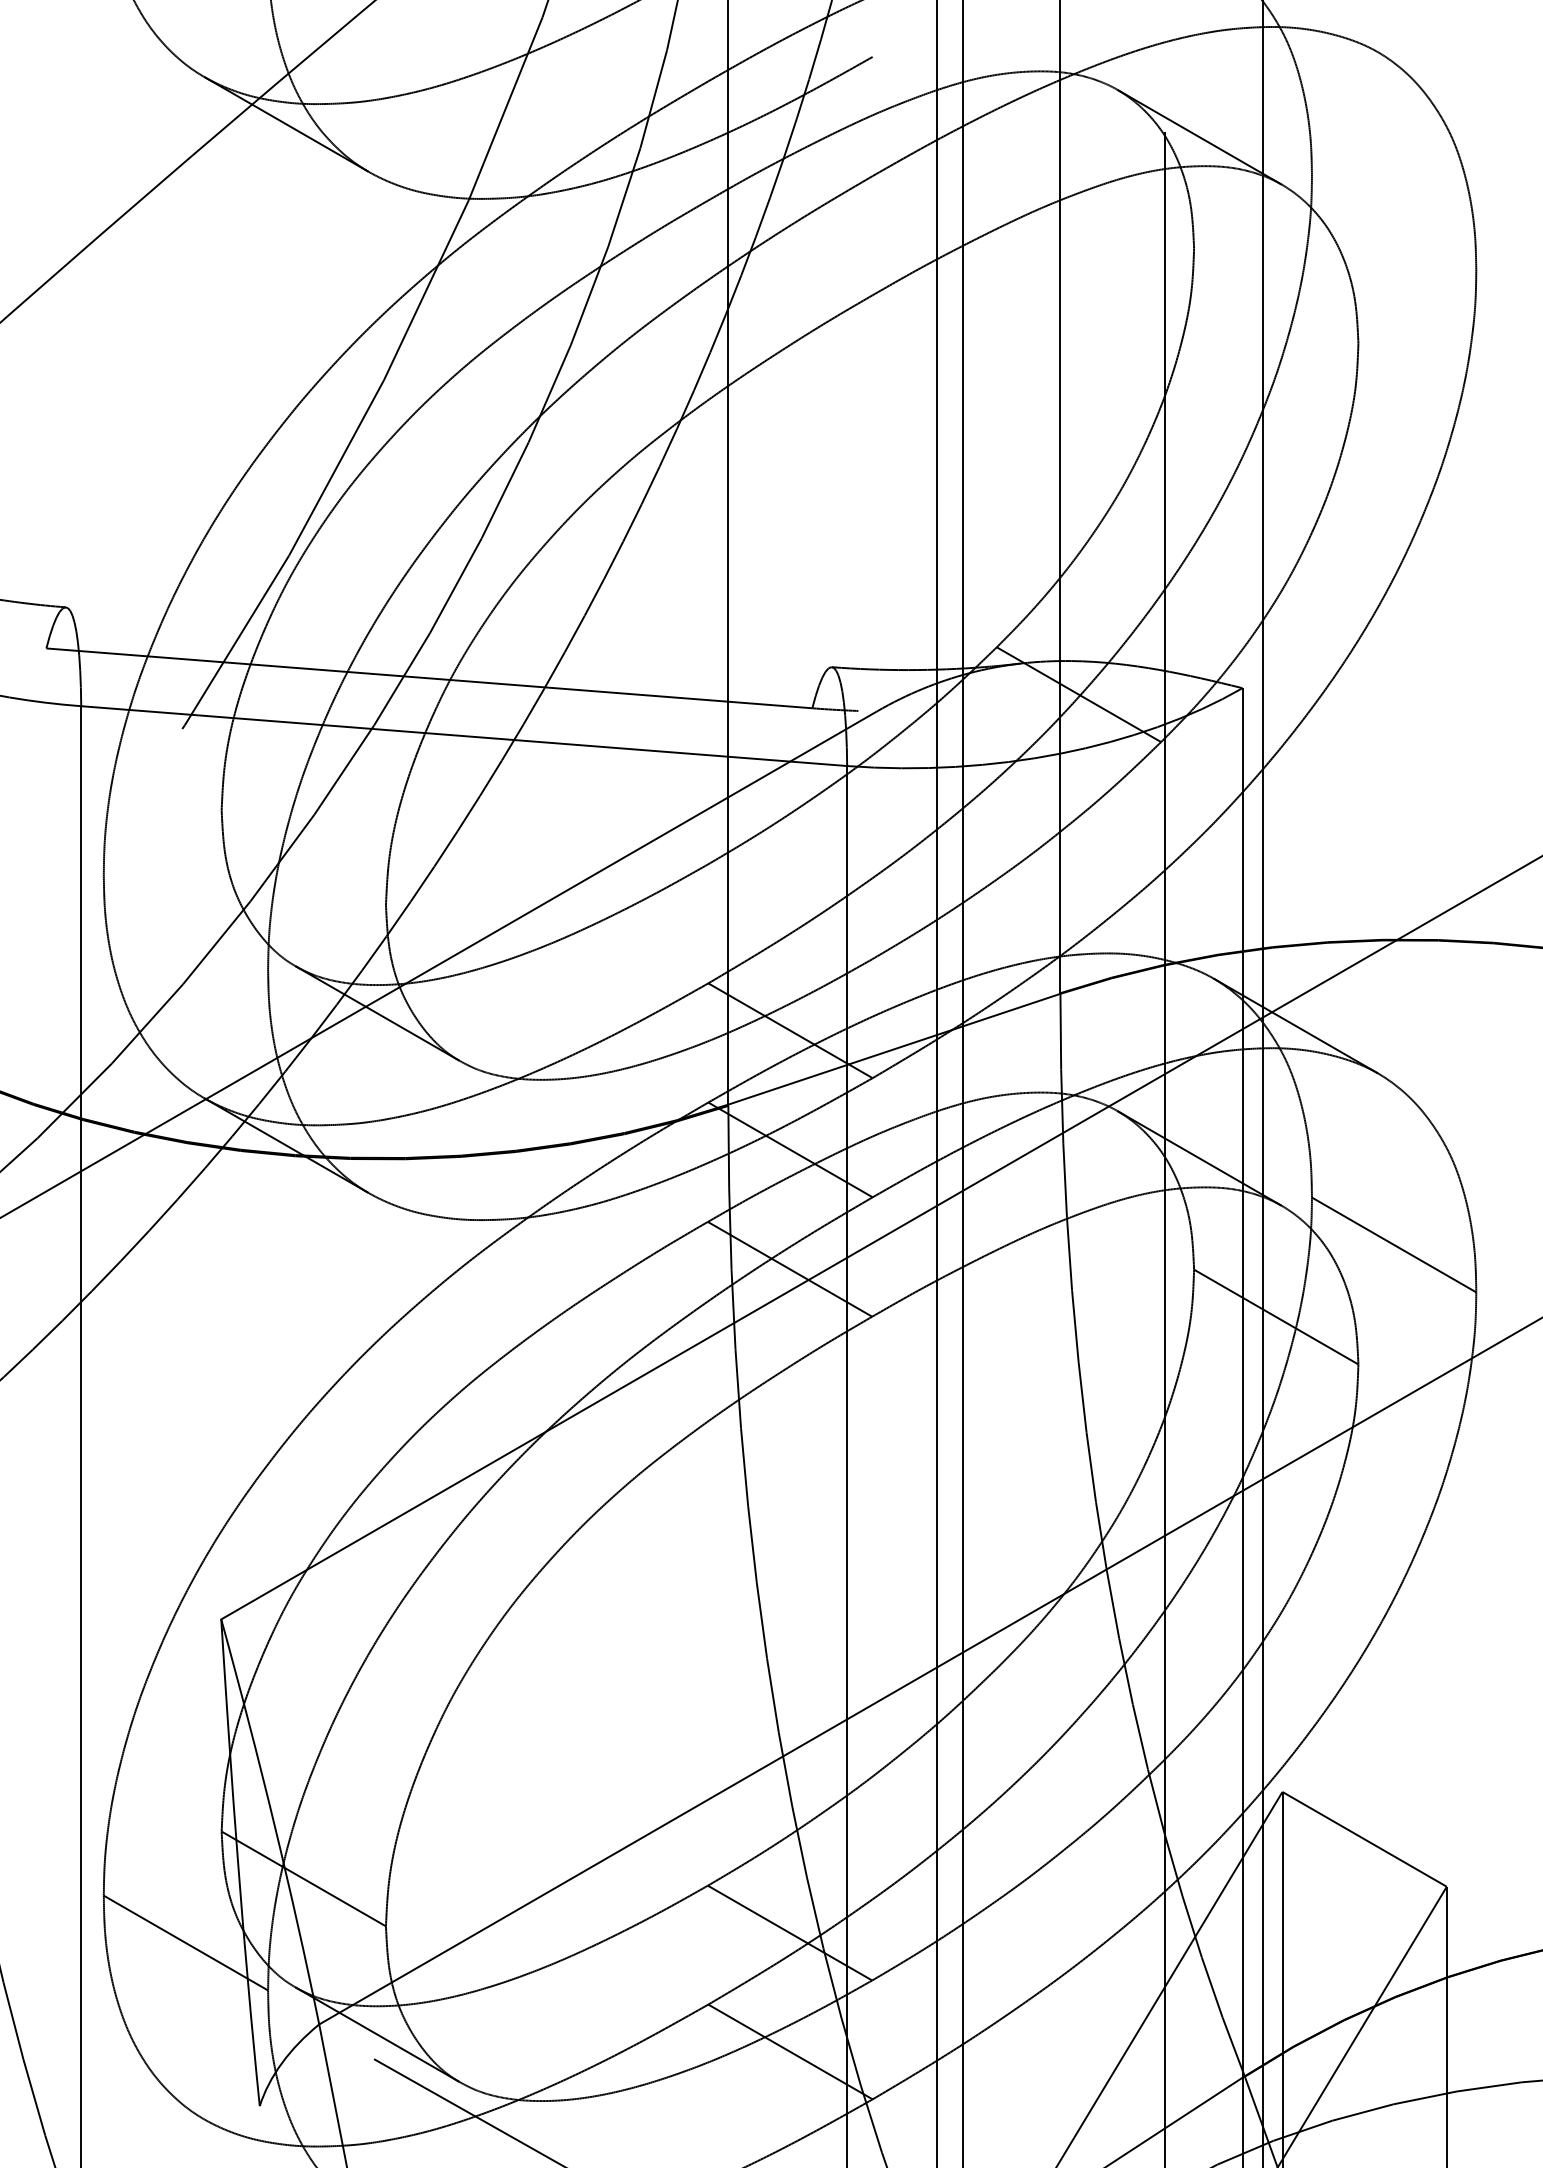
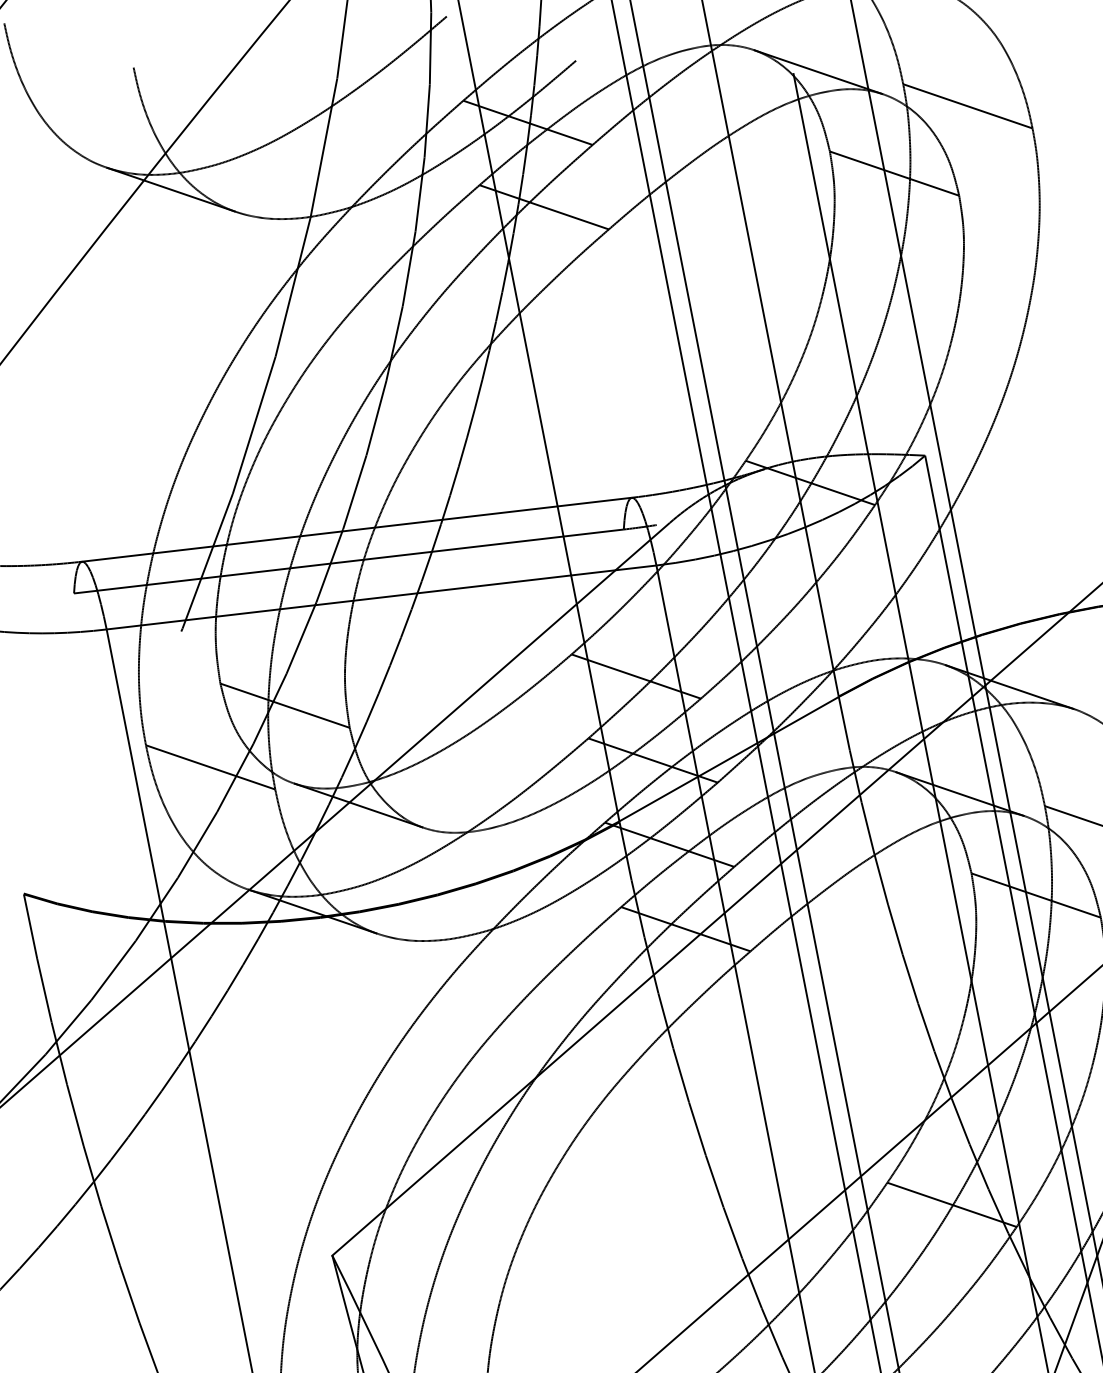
line: (790, 128) -> (527, 122), added
line: (1393, 223) -> (967, 106), added
line: (789, 247) -> (543, 206), added
line: (1276, 295) -> (894, 173), added
line: (448, 637) -> (356, 529), added
line: (303, 857) -> (284, 705), added
line: (789, 911) -> (635, 676), added
line: (185, 921) -> (210, 767), added
line: (1078, 1715) -> (951, 1204), added

